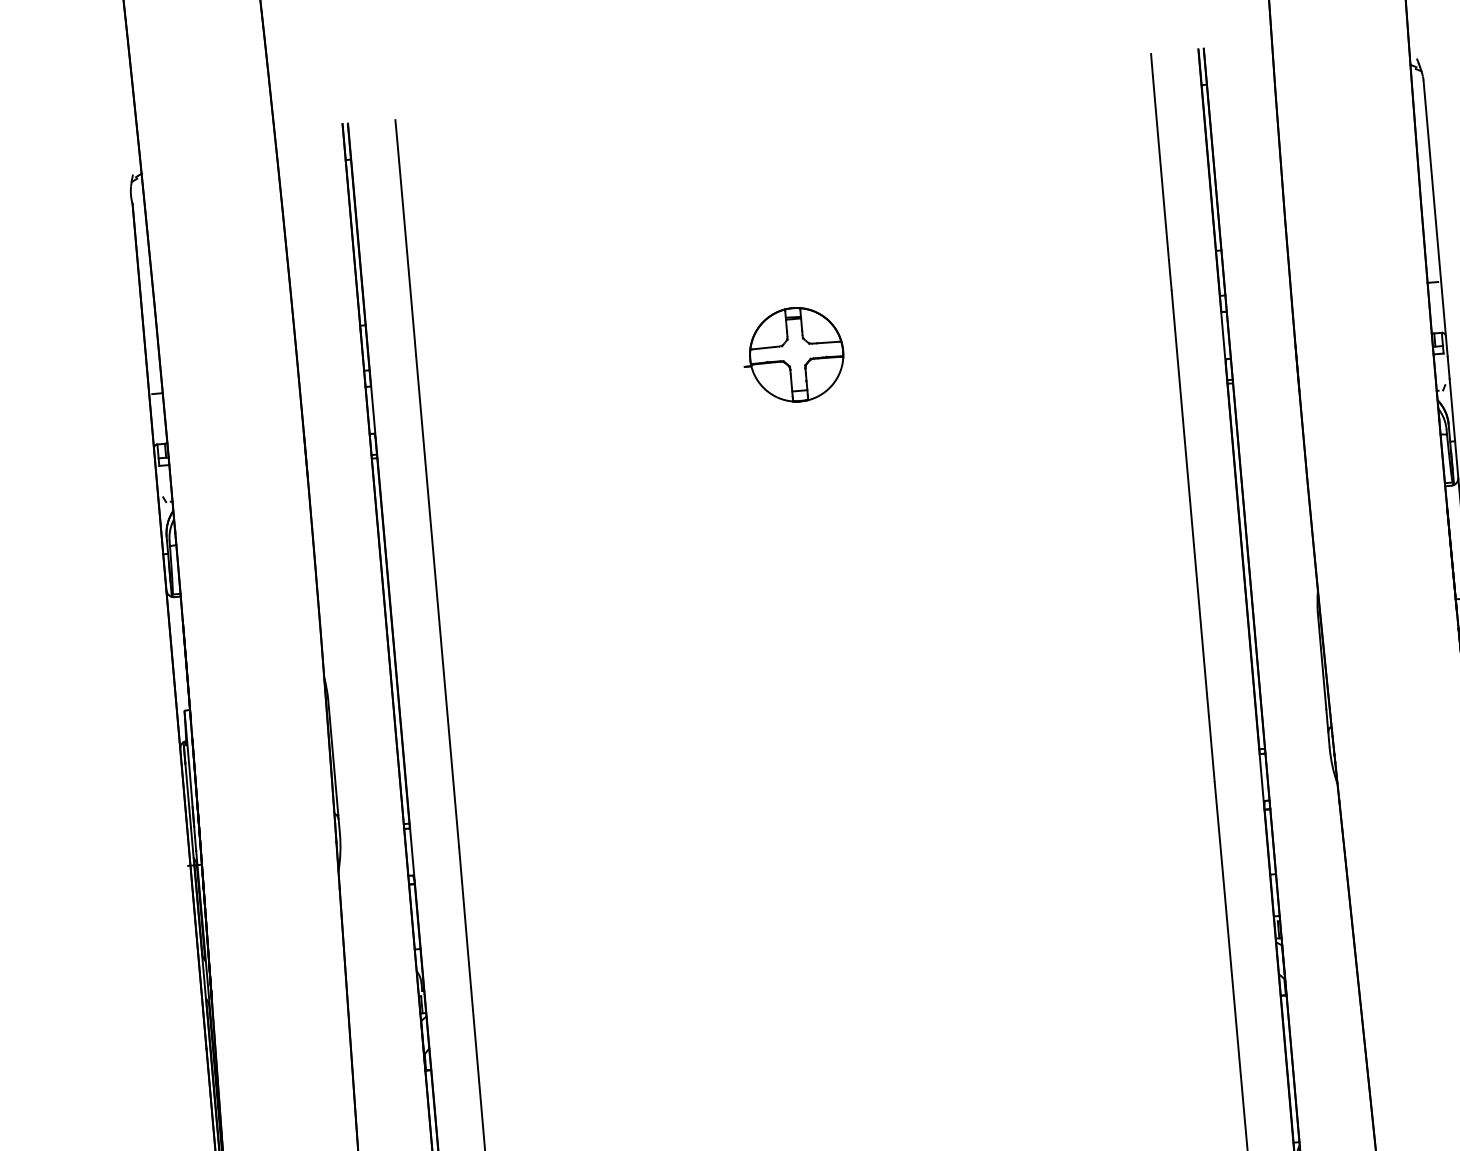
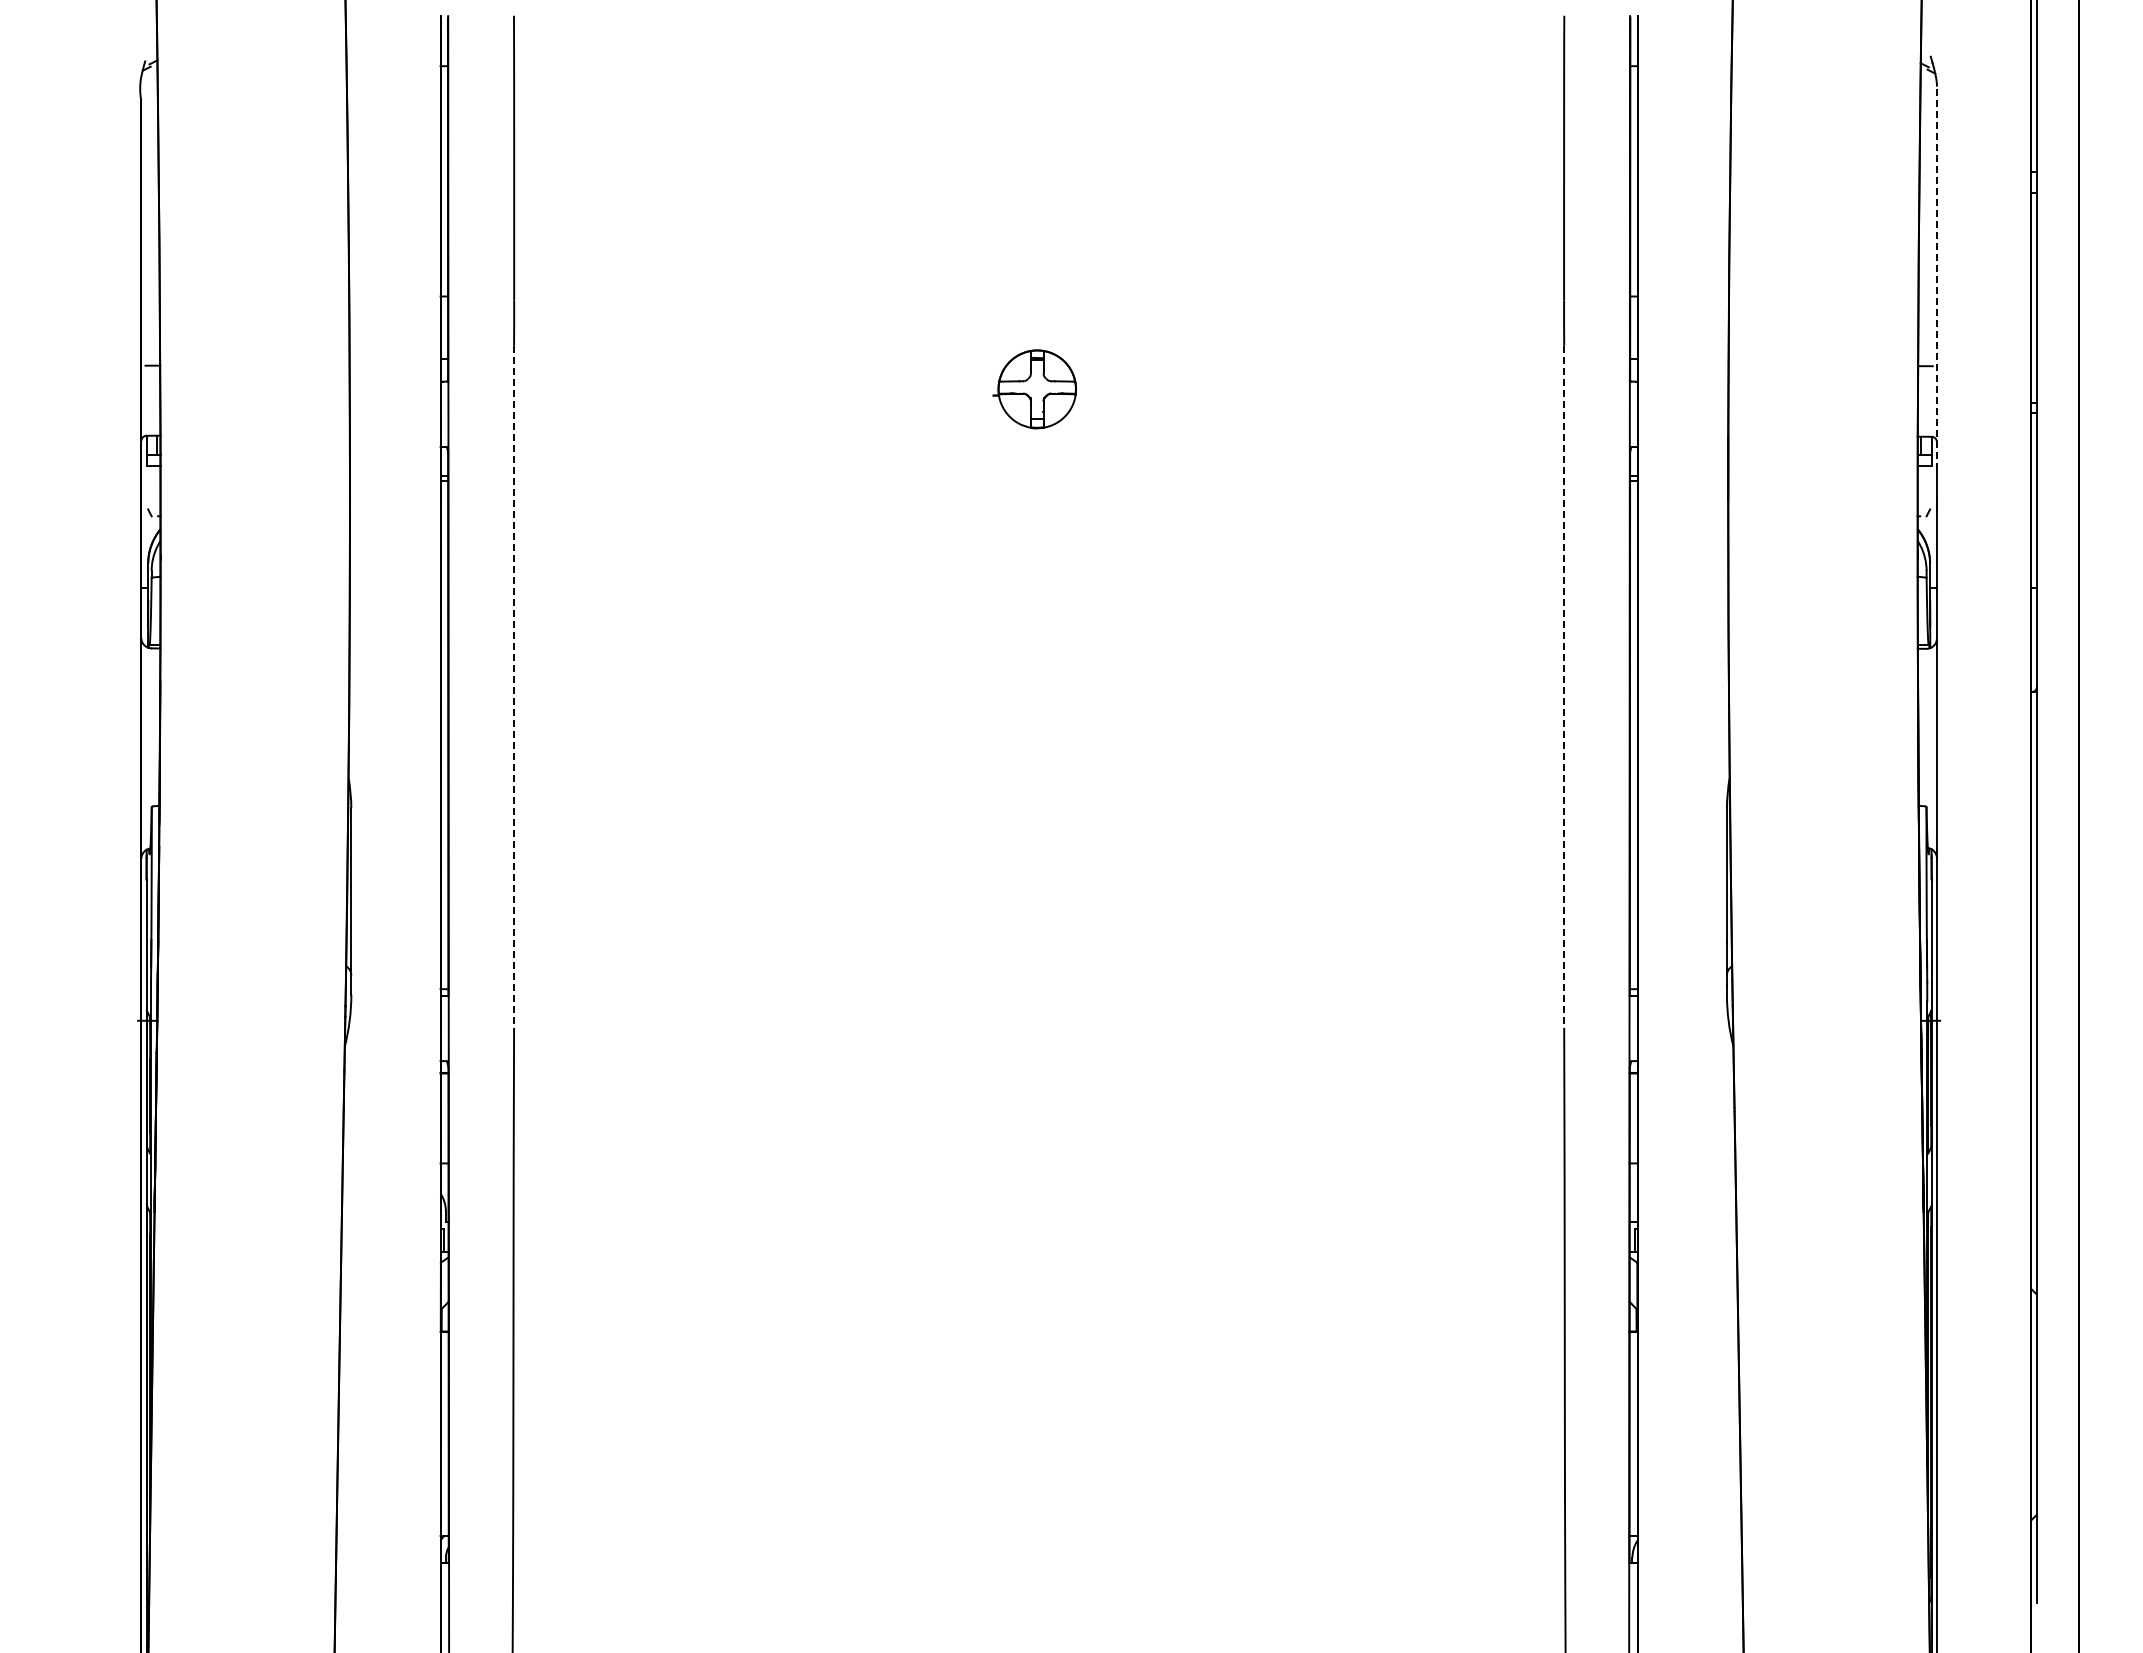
line: (1435, 218) -> (1936, 278), solid -> dashed
part: (793, 355) -> (1034, 389), size x0.6
line: (1193, 536) -> (1564, 687), solid -> dashed
line: (437, 602) -> (514, 687), solid -> dashed

